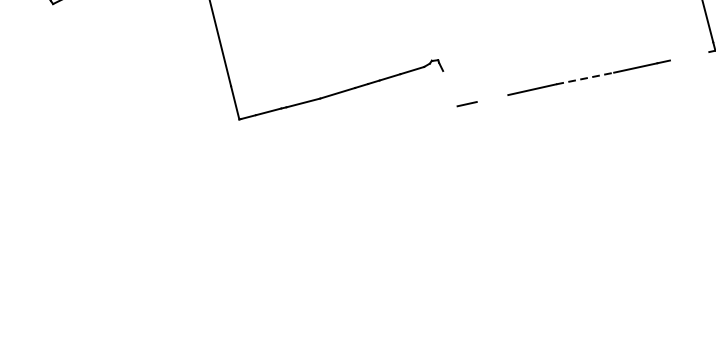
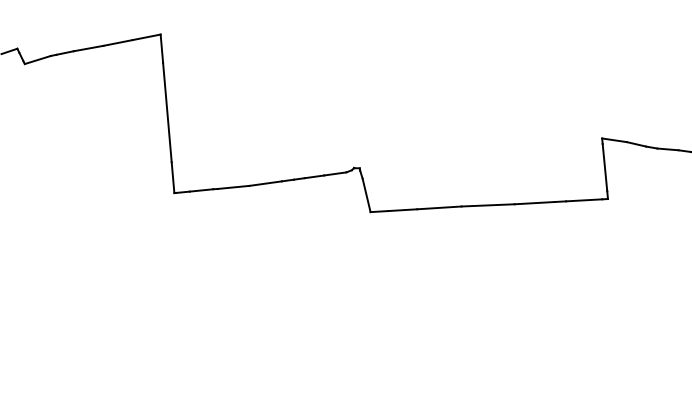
line: (689, 56) -> (584, 200), added
line: (585, 78) -> (488, 205), dashed -> solid
line: (450, 88) -> (366, 195), added
line: (492, 98) -> (402, 210), added

